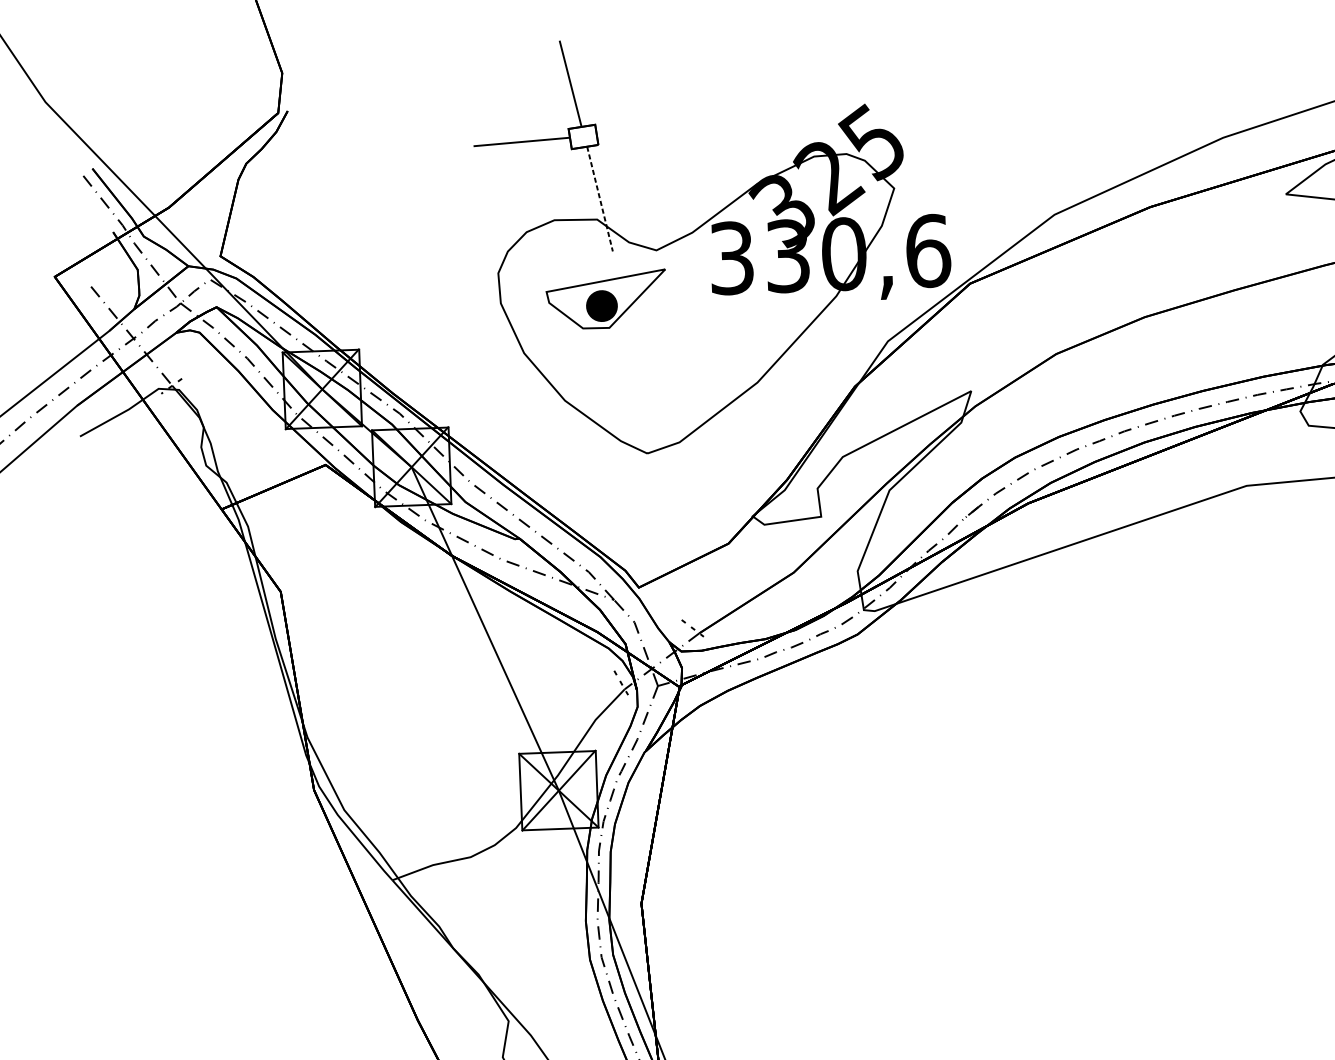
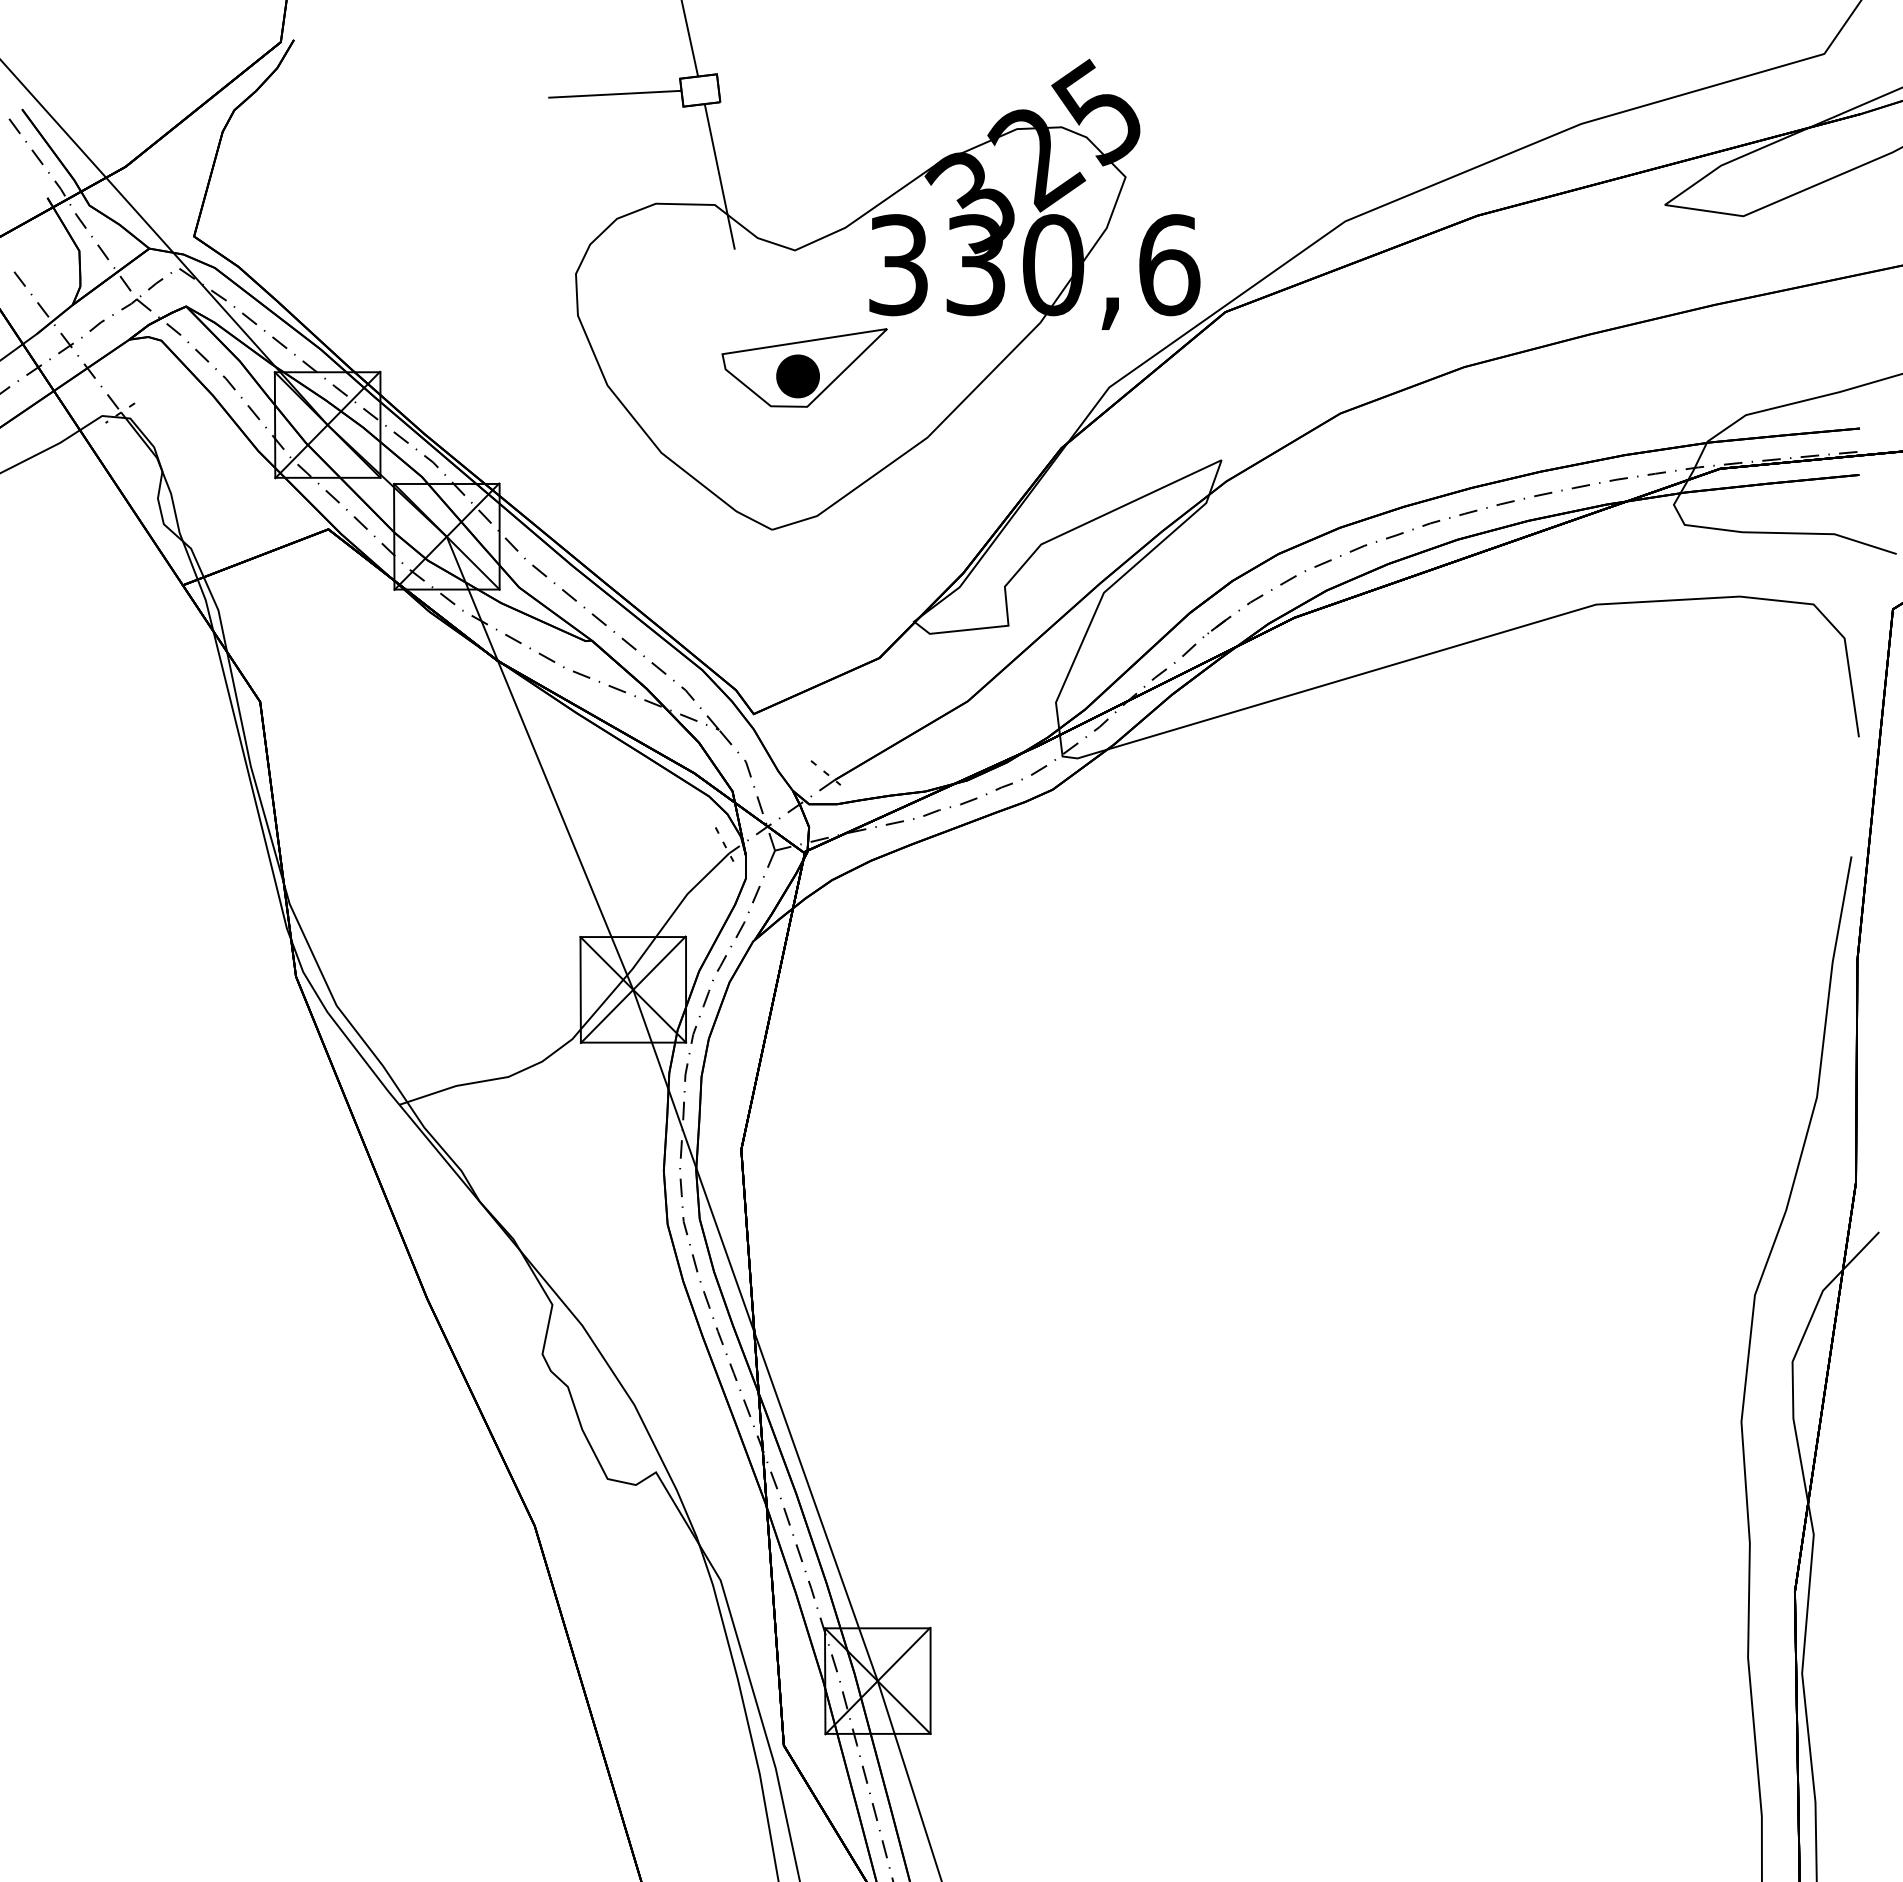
line: (599, 199) -> (719, 177), dashed -> solid
part: (606, 299) -> (804, 367), moved

